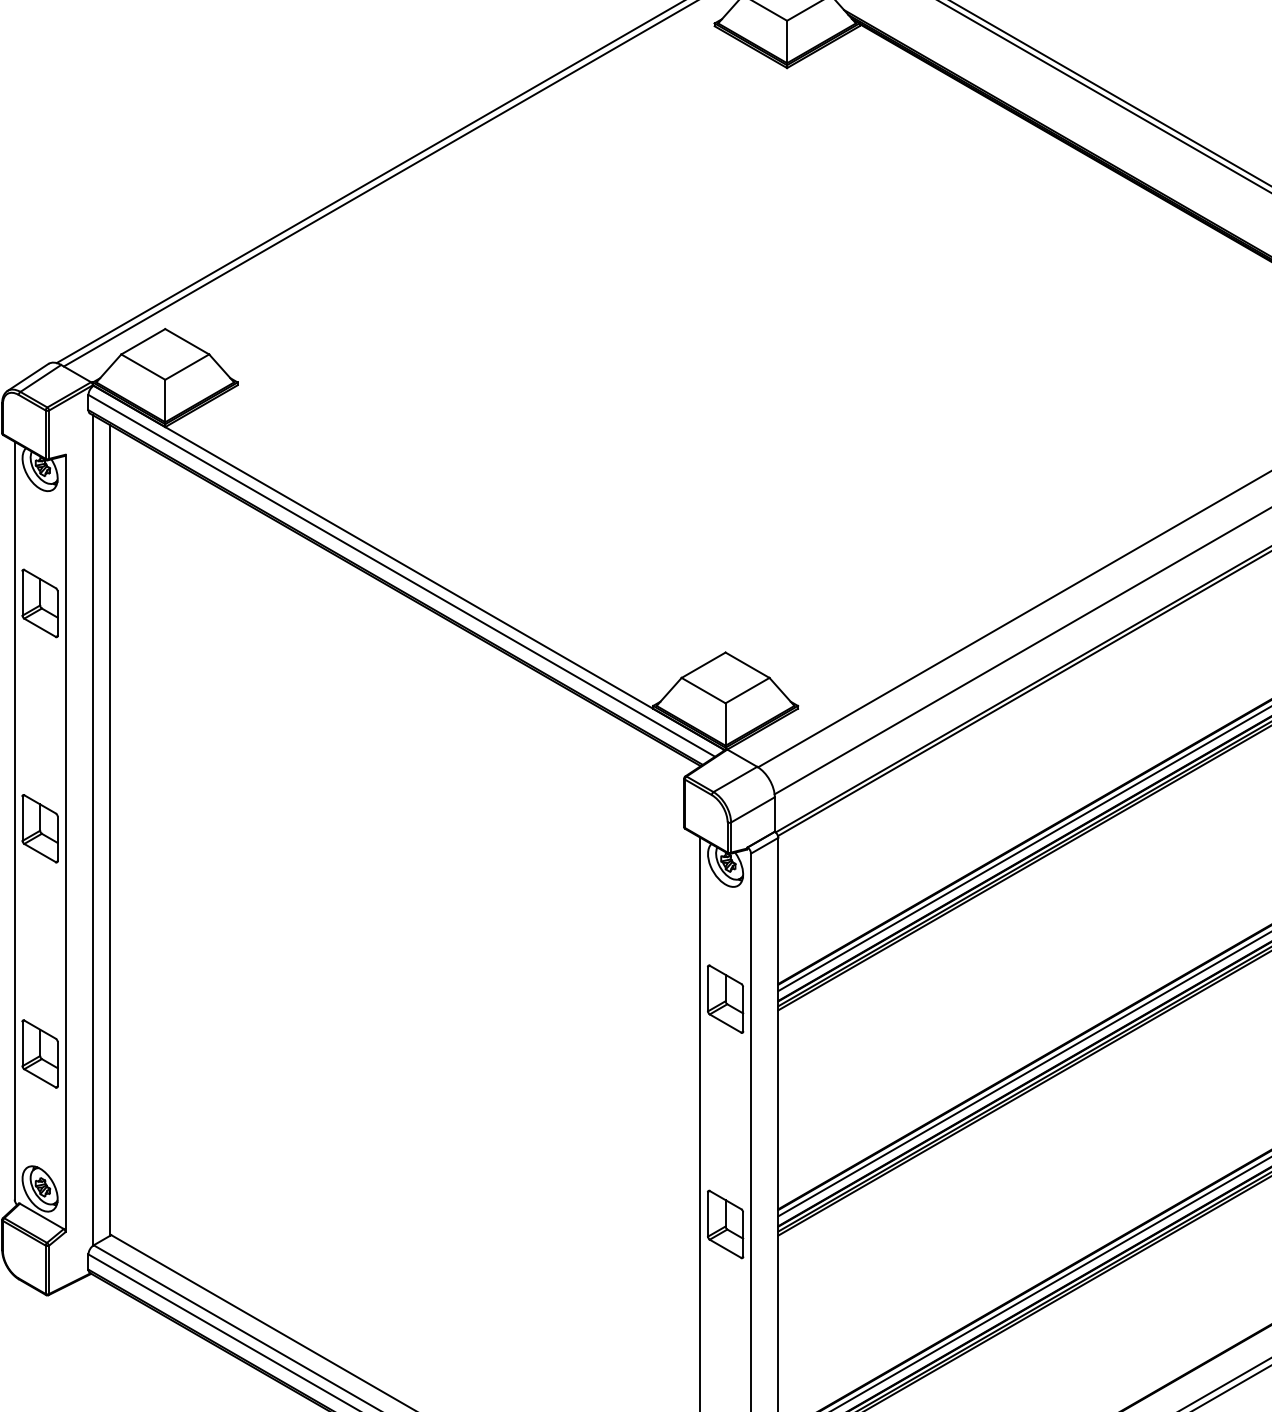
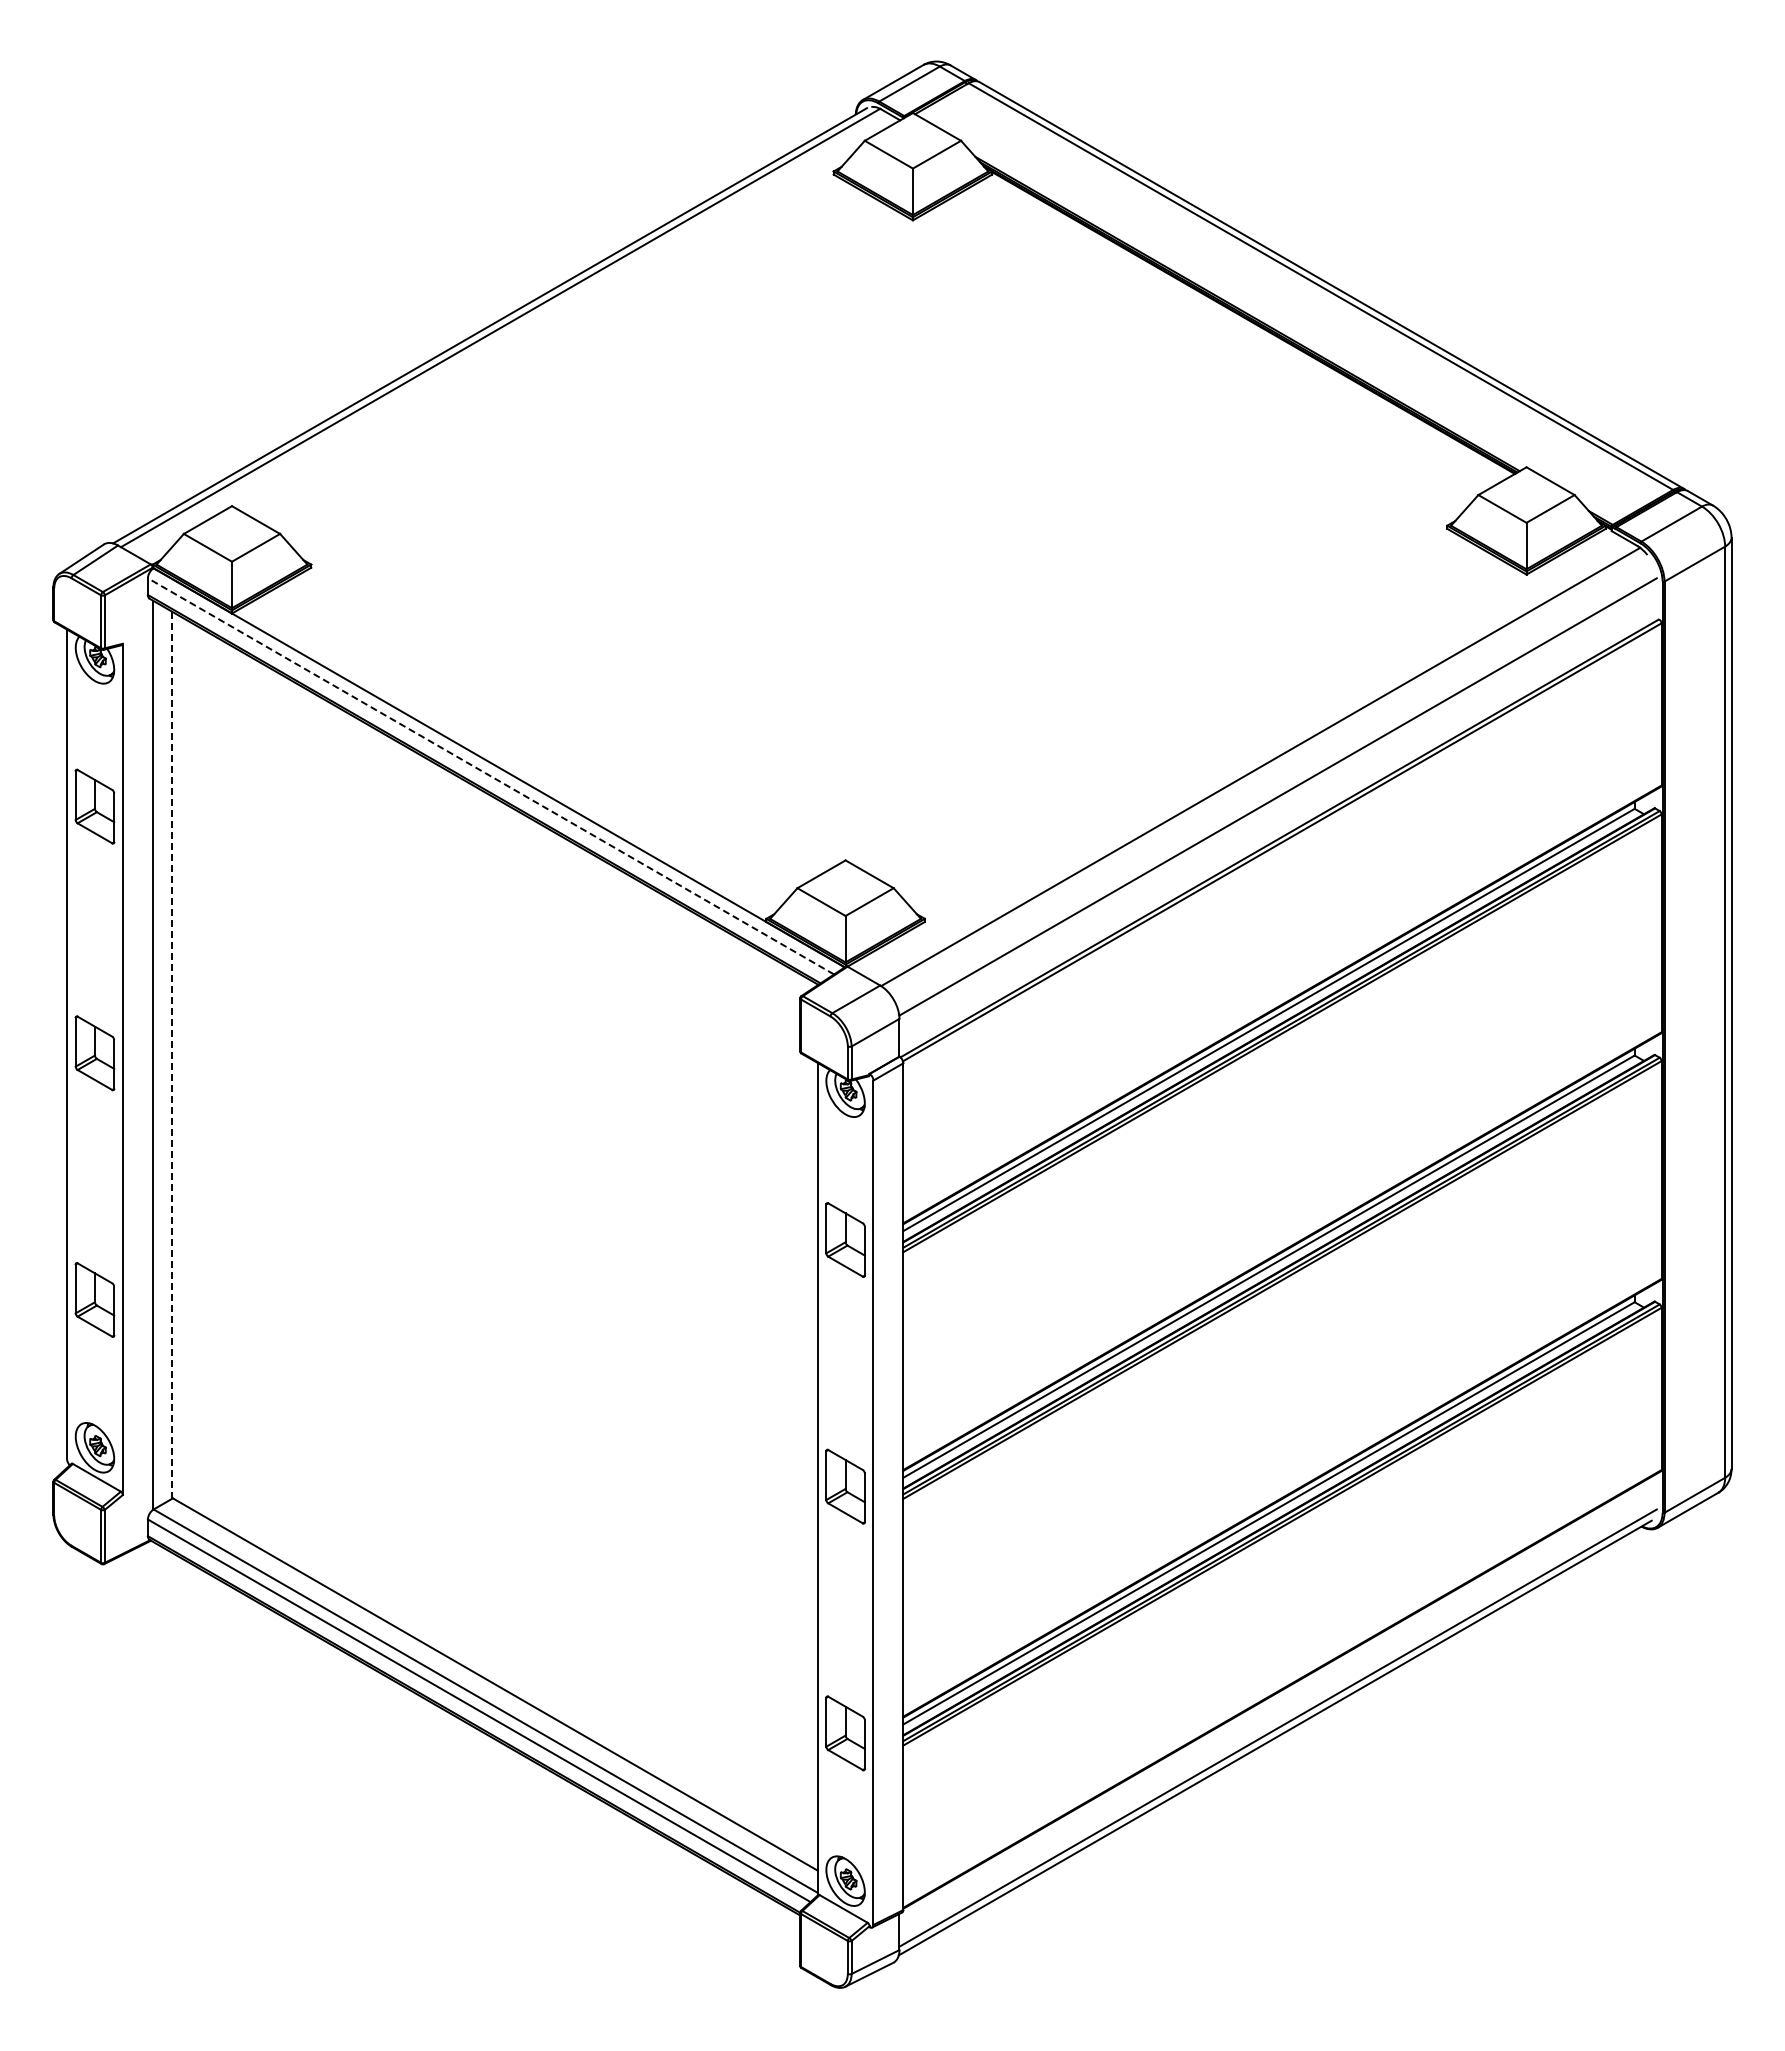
line: (401, 575) -> (490, 776), solid -> dashed
line: (110, 830) -> (171, 1055), solid -> dashed

